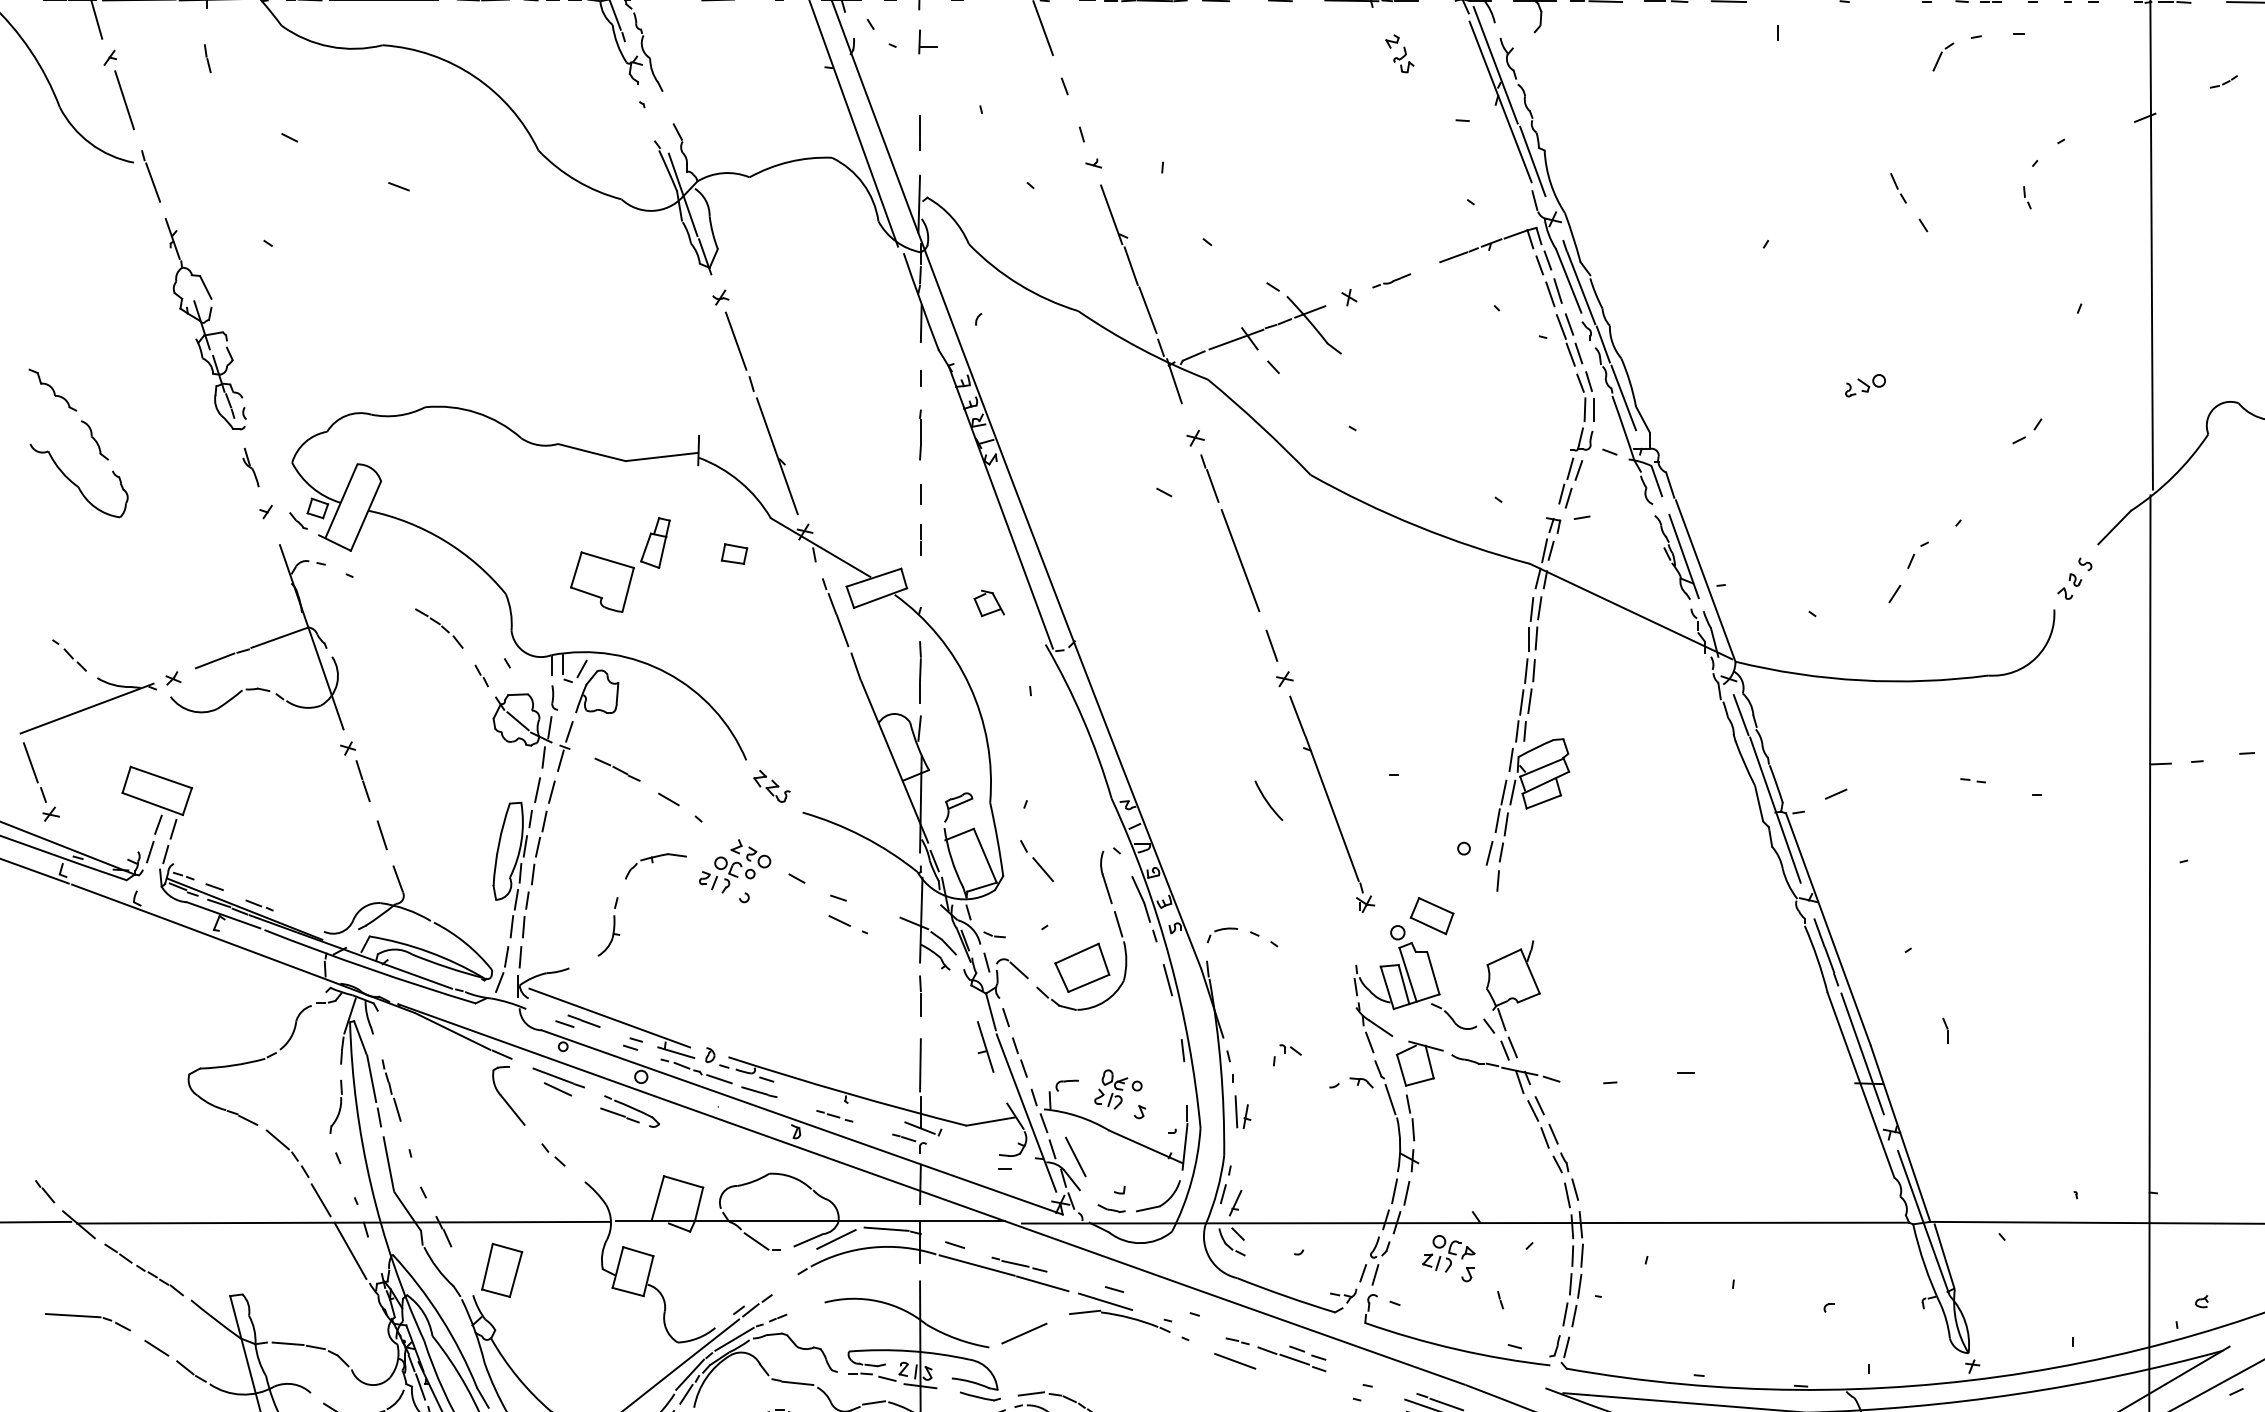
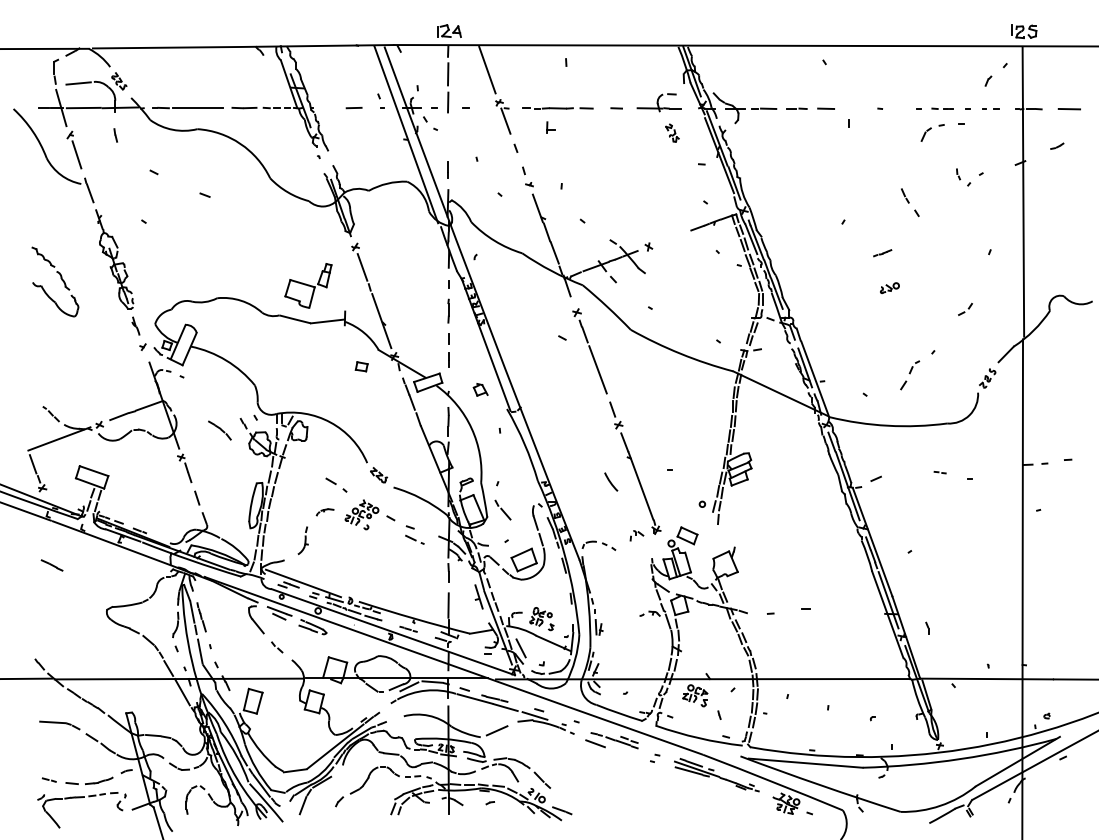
part: (926, 41) -> (550, 127), moved
part: (2027, 197) -> (958, 174), moved
line: (1391, 281) -> (882, 253), moved
part: (78, 442) -> (55, 281), moved
part: (620, 564) -> (308, 285), moved
part: (438, 628) -> (219, 430), moved
line: (616, 769) -> (51, 565), moved
part: (654, 866) -> (324, 512), size x0.6
part: (1945, 1028) -> (927, 627), moved
part: (1286, 1054) -> (636, 535), moved

